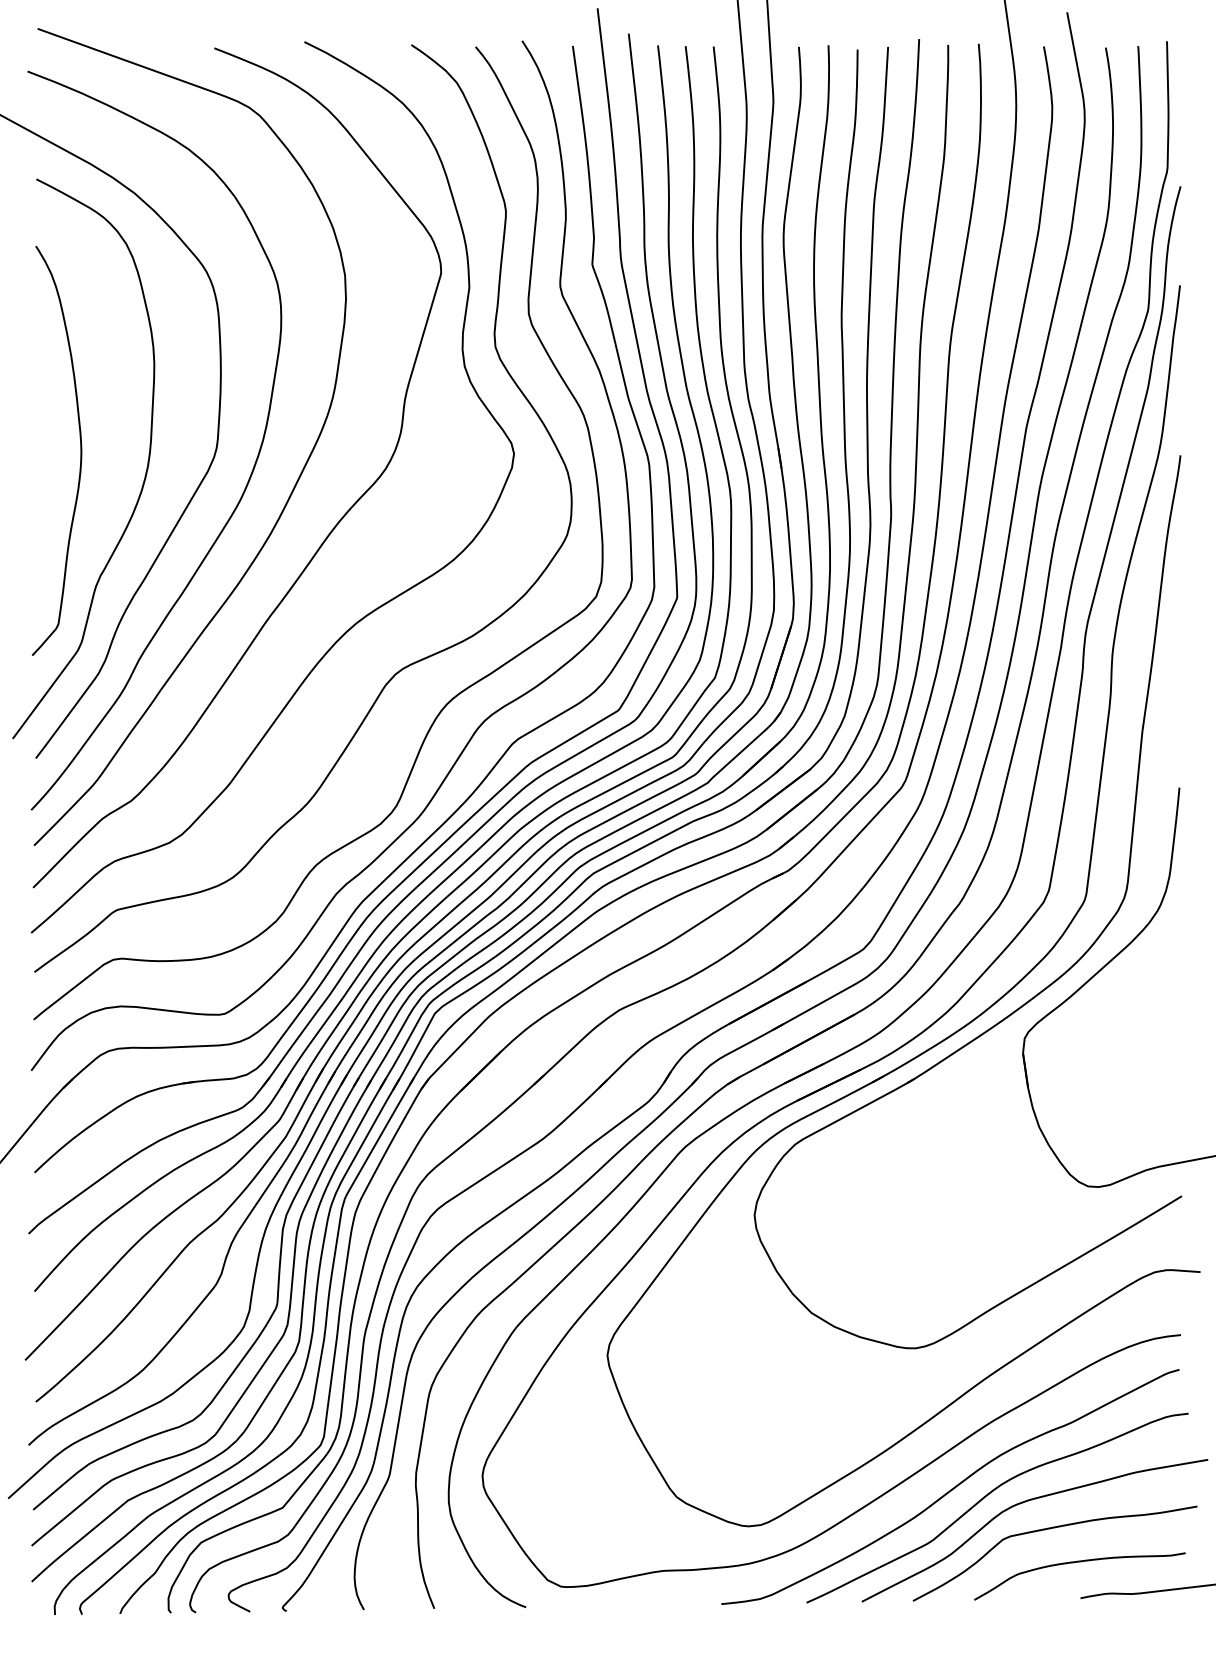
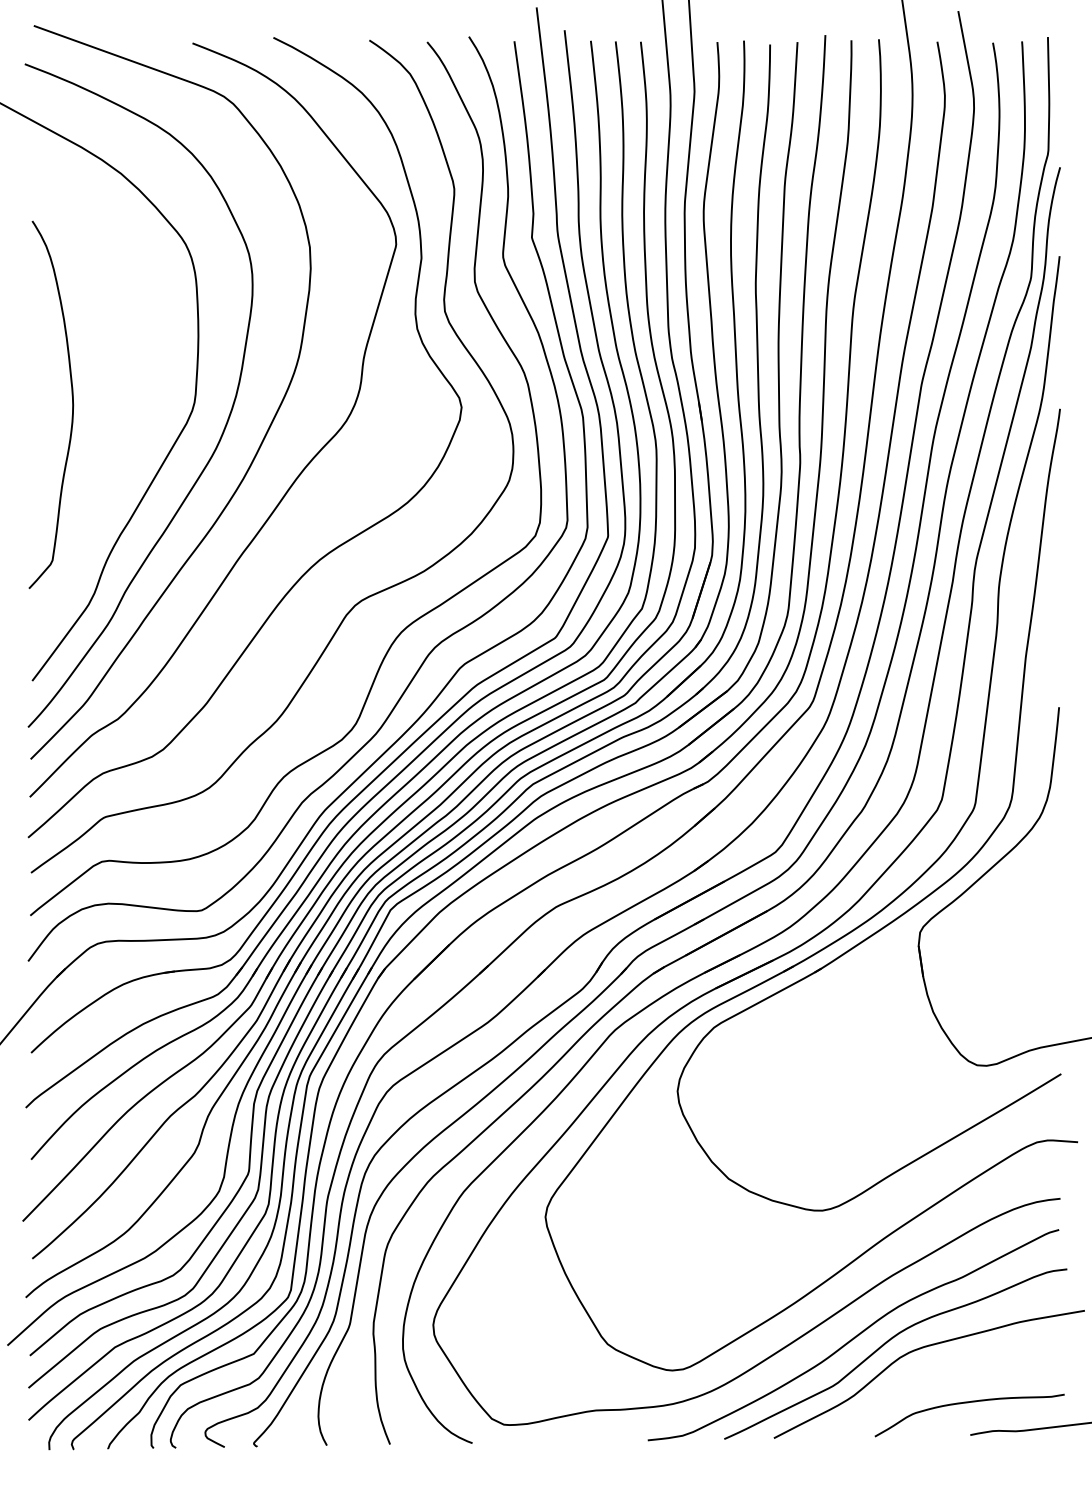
curve: (145, 472) -> (130, 424), removed
curve: (1050, 1529) -> (943, 1373), removed

